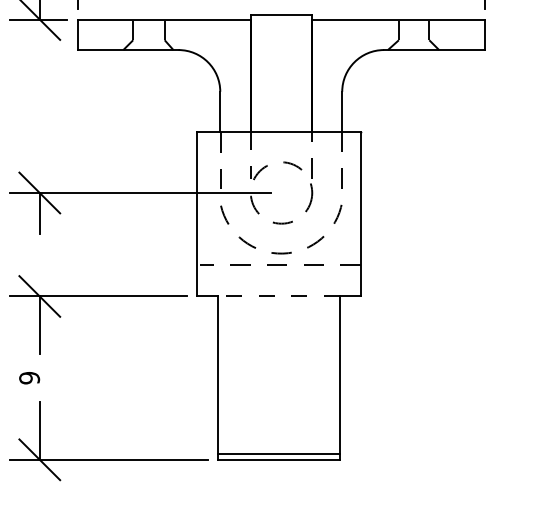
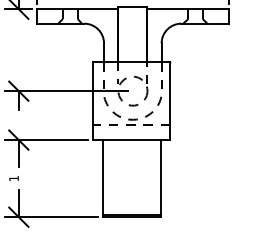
line: (278, 297) -> (131, 140), dashed -> solid
text: (28, 377) -> (13, 178), 9 -> 1

